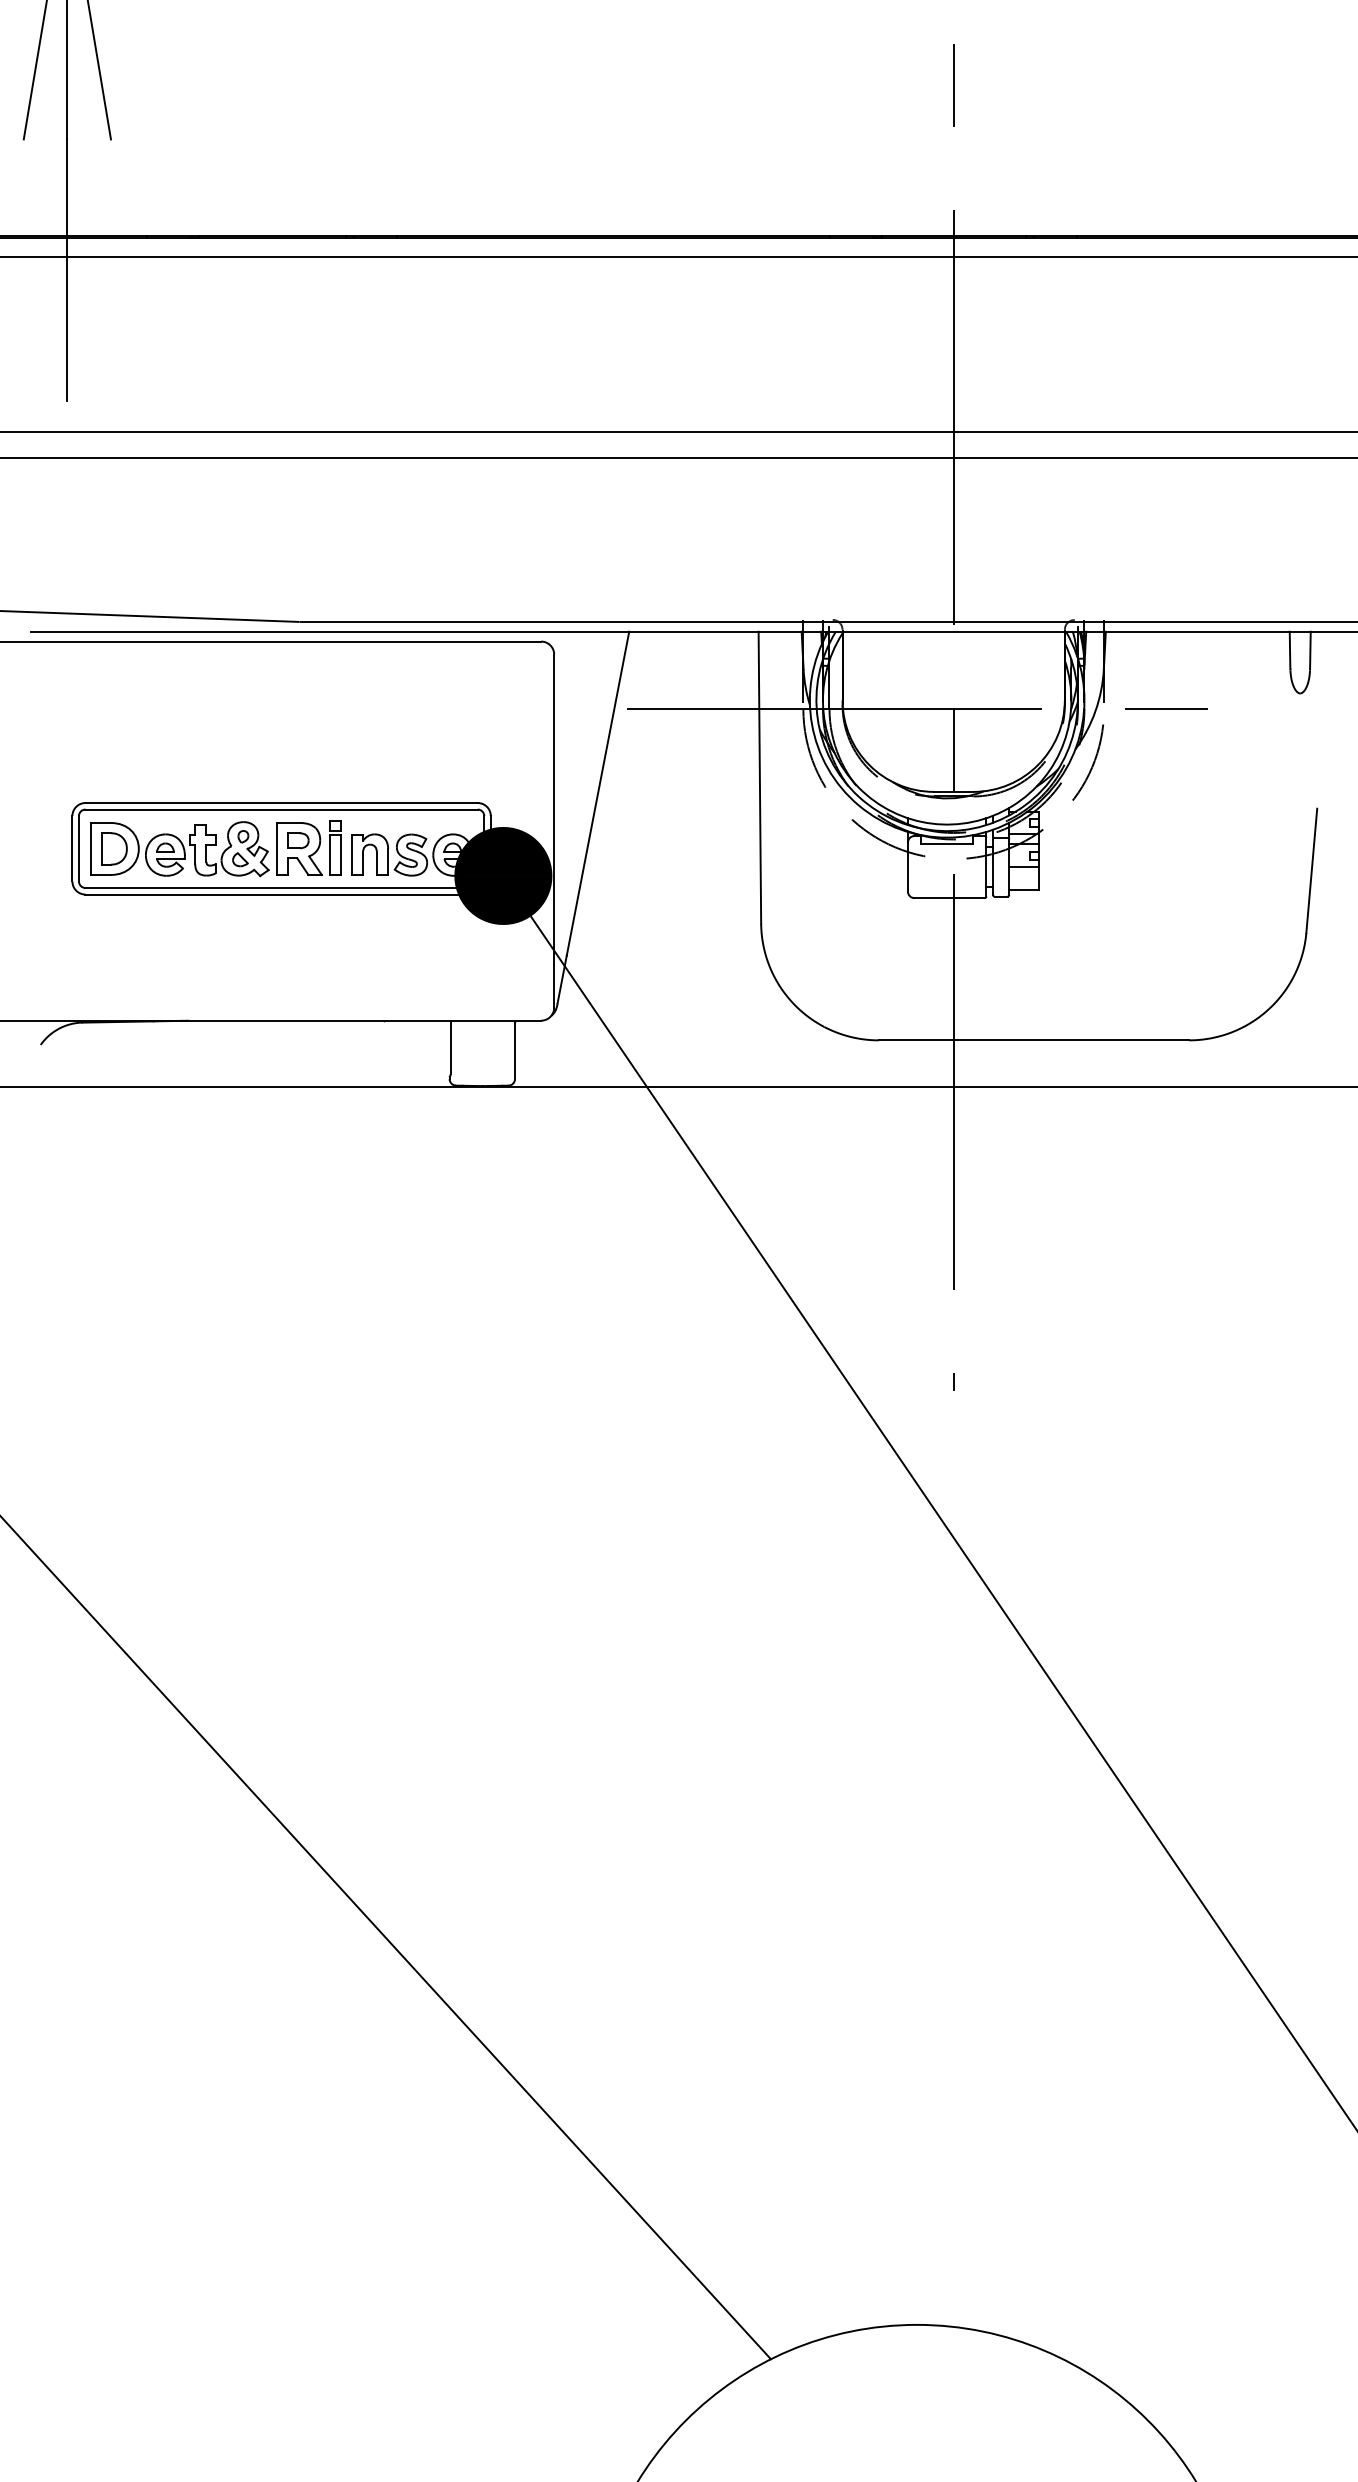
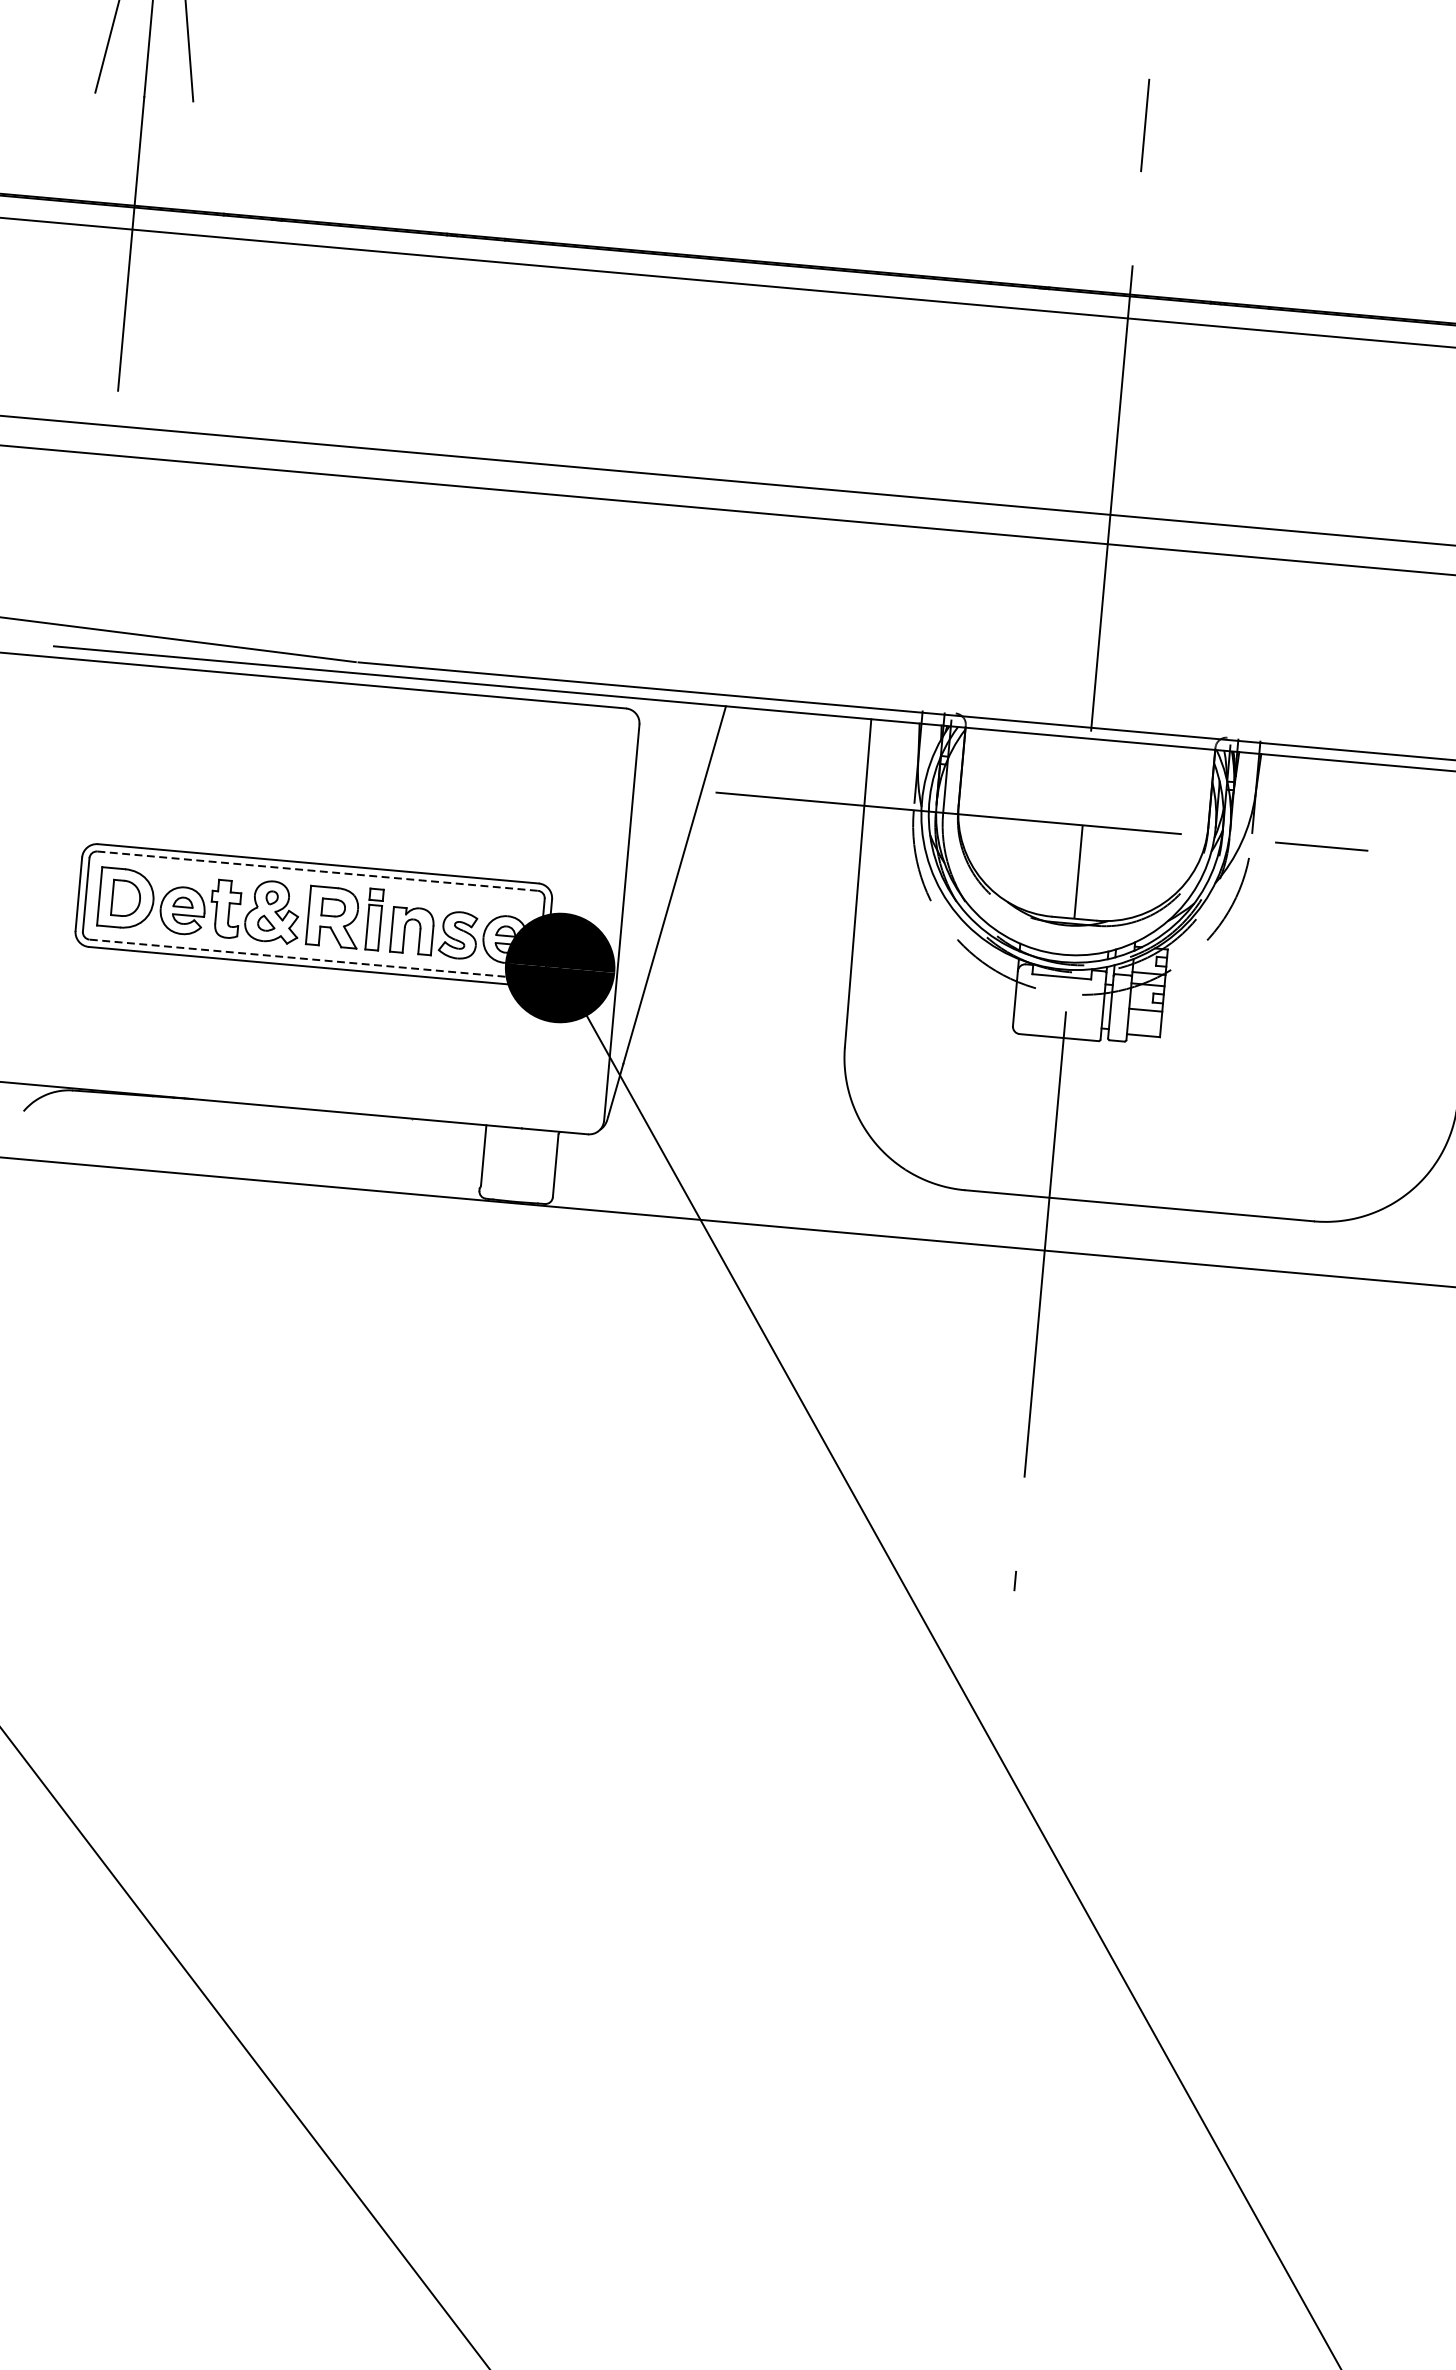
line: (282, 809) -> (318, 871), solid -> dashed
line: (281, 888) -> (309, 959), solid -> dashed

